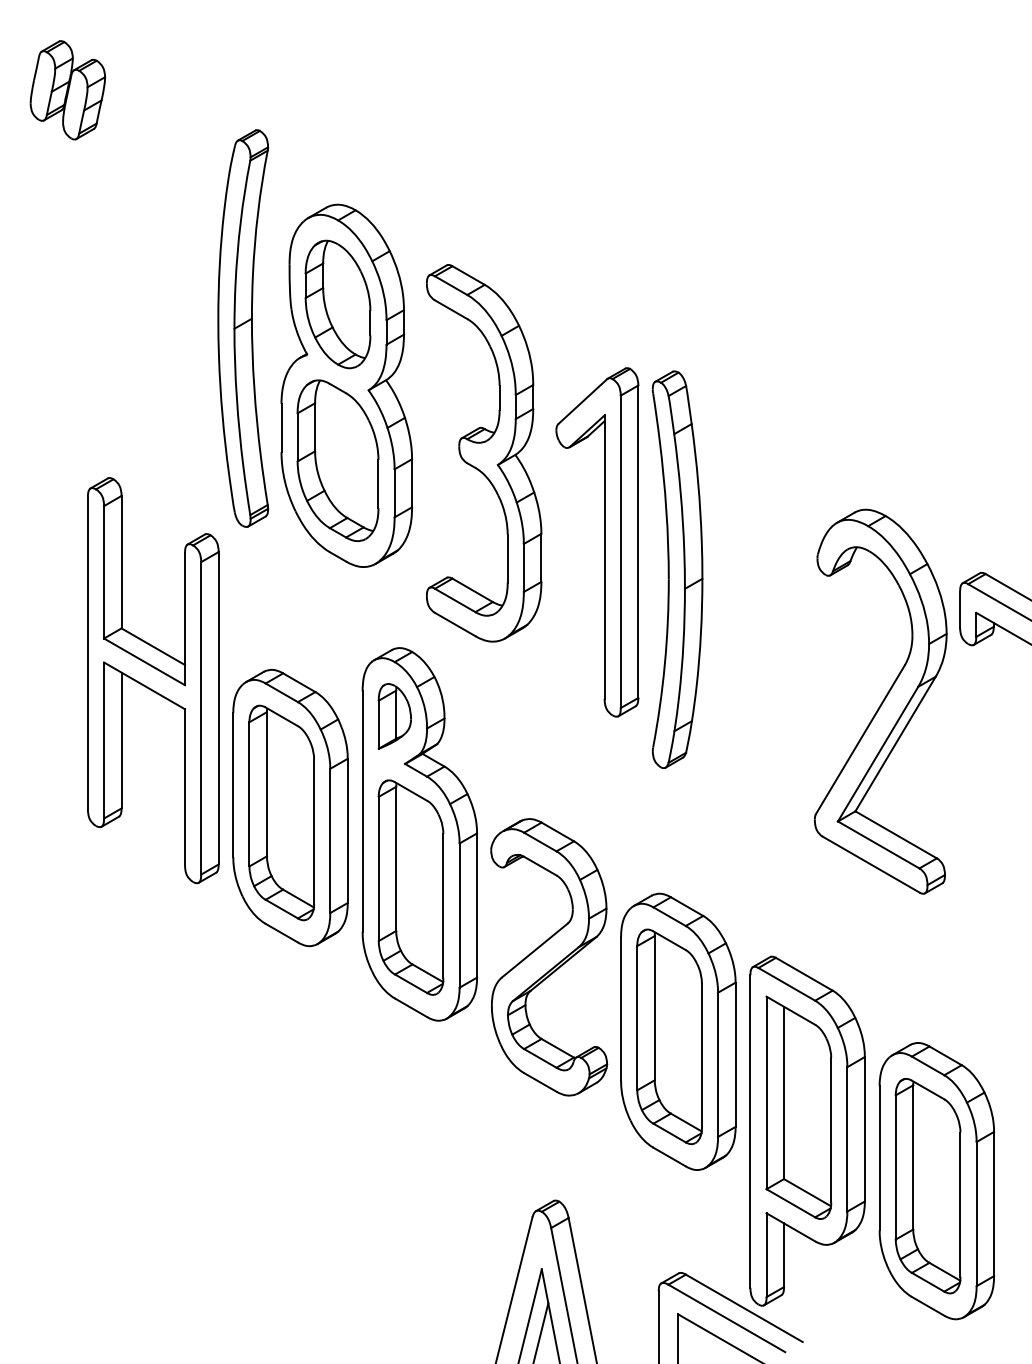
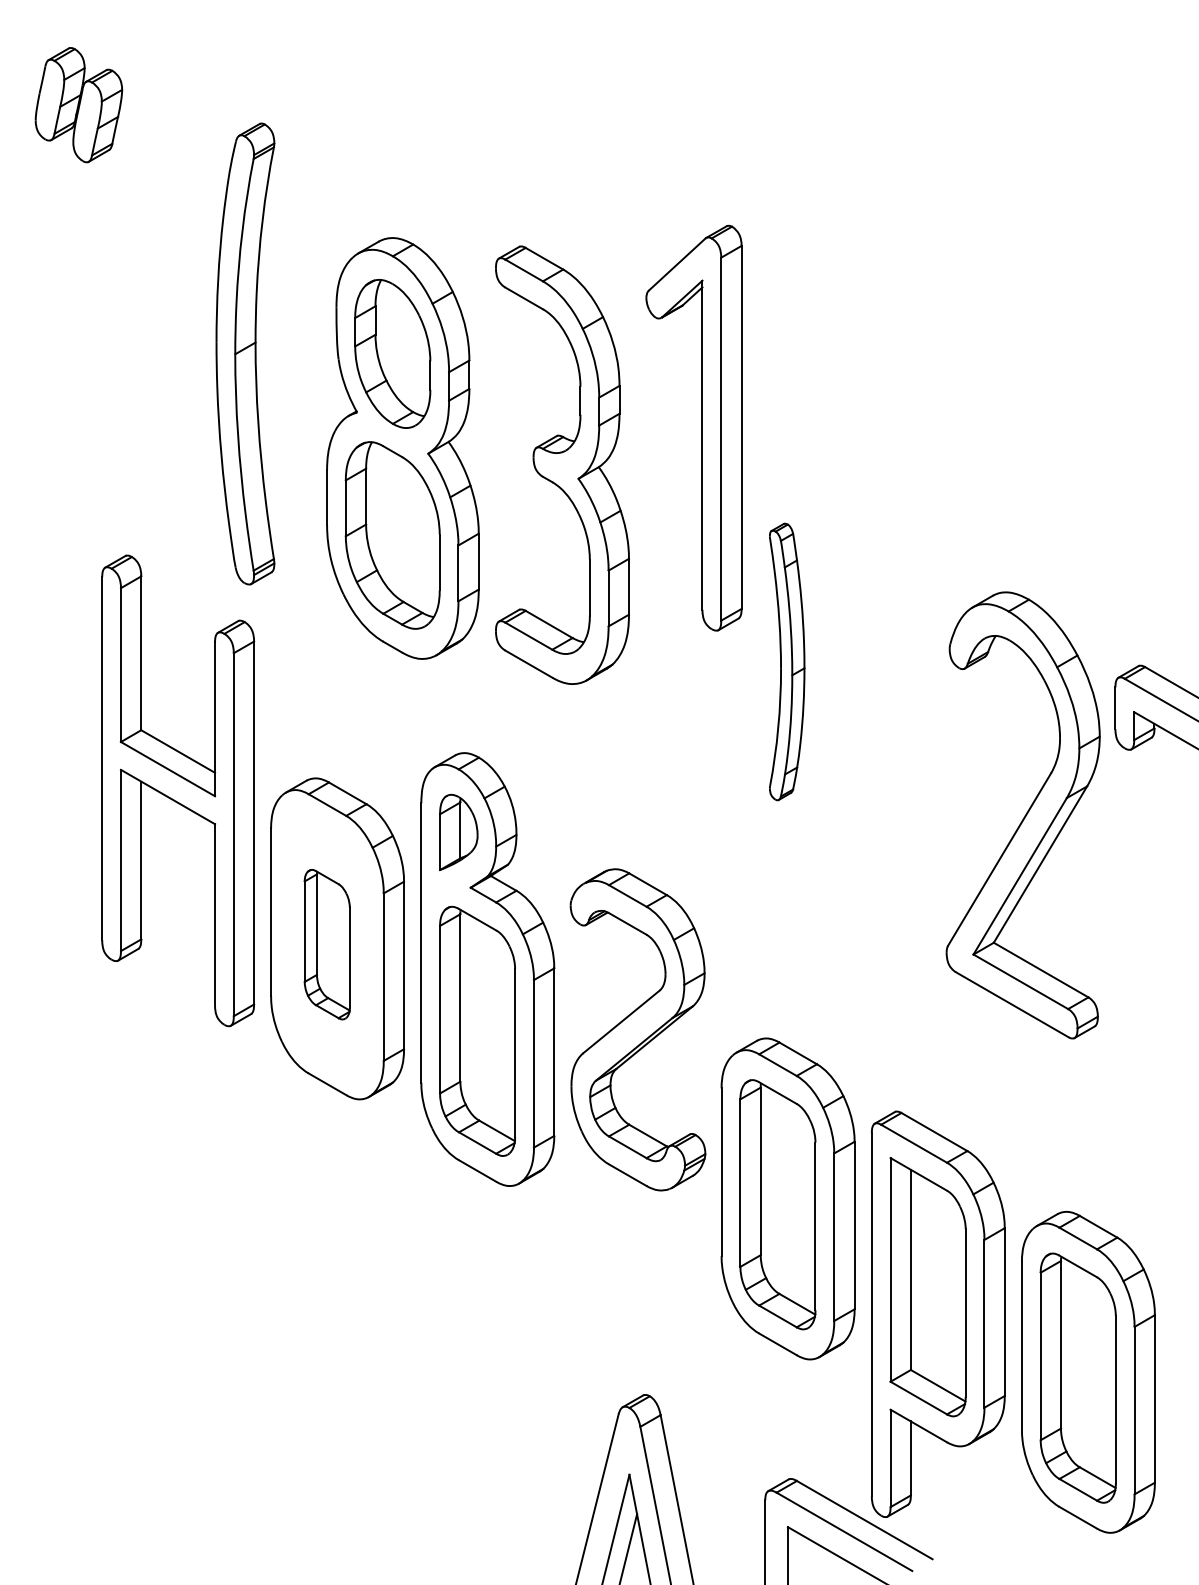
part: (243, 328) -> (245, 353), moved
part: (484, 453) -> (562, 465), moved
part: (604, 542) -> (702, 428), moved
part: (677, 569) -> (787, 661), size x0.6
part: (281, 812) -> (327, 944), size x0.6
part: (549, 957) -> (638, 1030), moved

